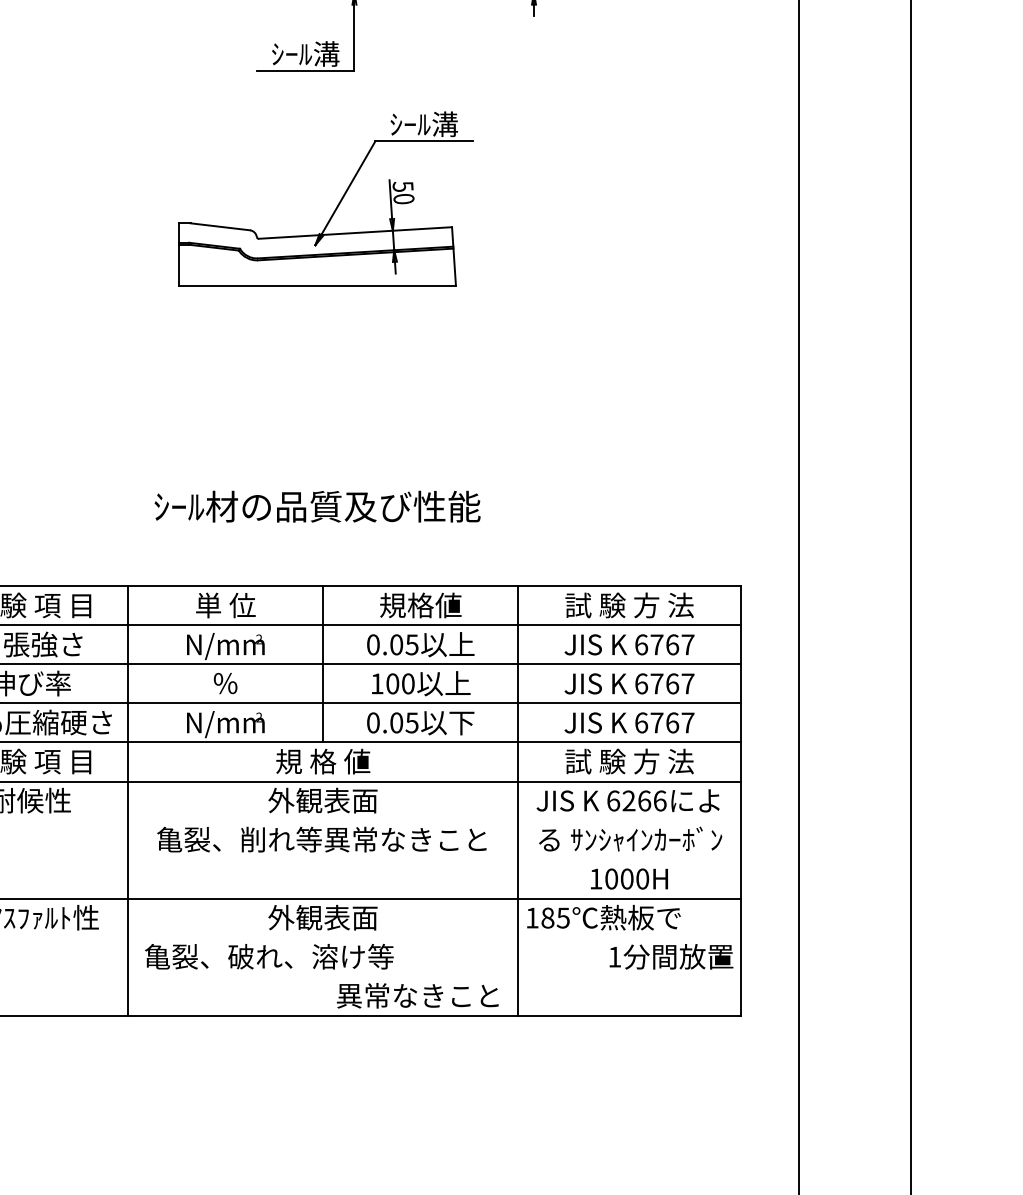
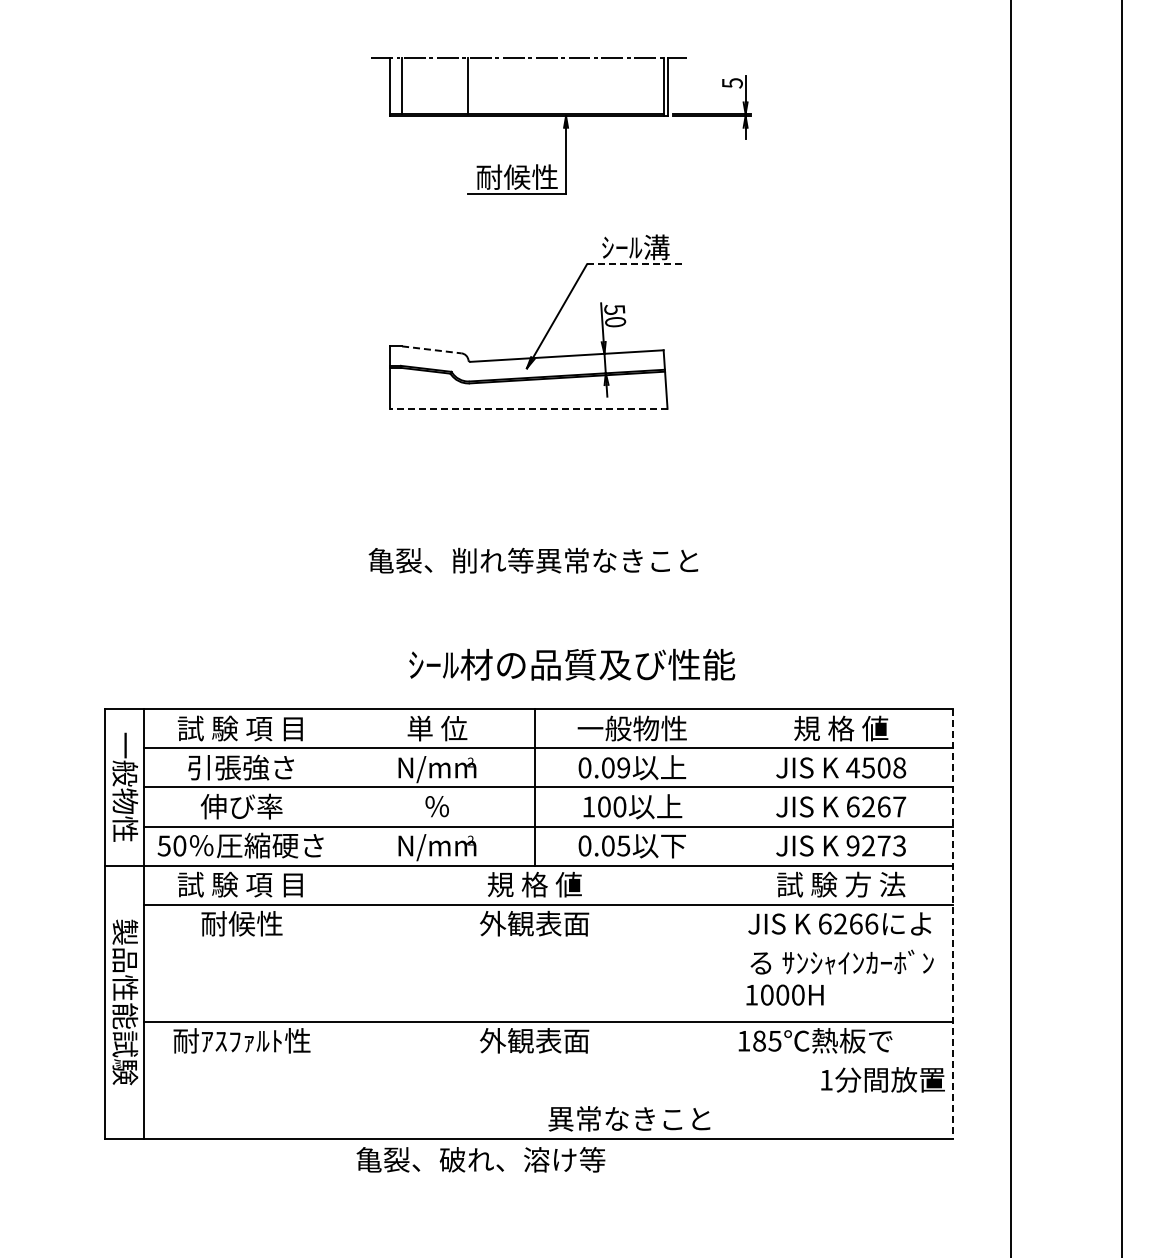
text: (304, 53) -> (516, 176), ｼｰﾙ溝 -> 耐候性
line: (423, 141) -> (635, 264), solid -> dashed
line: (219, 226) -> (431, 349), solid -> dashed
line: (316, 285) -> (528, 408), solid -> dashed
text: (317, 506) -> (572, 664), moved
text: (419, 605) -> (631, 728), 規格値 -> 一般物性
text: (629, 605) -> (841, 728), 試 験 方 法 -> 規 格 値
text: (411, 644) -> (623, 767), 0.05 -> 0.09
text: (664, 644) -> (876, 767), 6767 -> 4508
text: (656, 683) -> (868, 806), 6767 -> 6267
text: (664, 722) -> (876, 845), 6767 -> 9273
line: (127, 800) -> (339, 923), removed
line: (518, 800) -> (730, 923), removed
line: (740, 801) -> (952, 924), solid -> dashed
text: (321, 839) -> (533, 560), moved
text: (628, 878) -> (784, 994), moved
text: (268, 956) -> (480, 1159), moved

